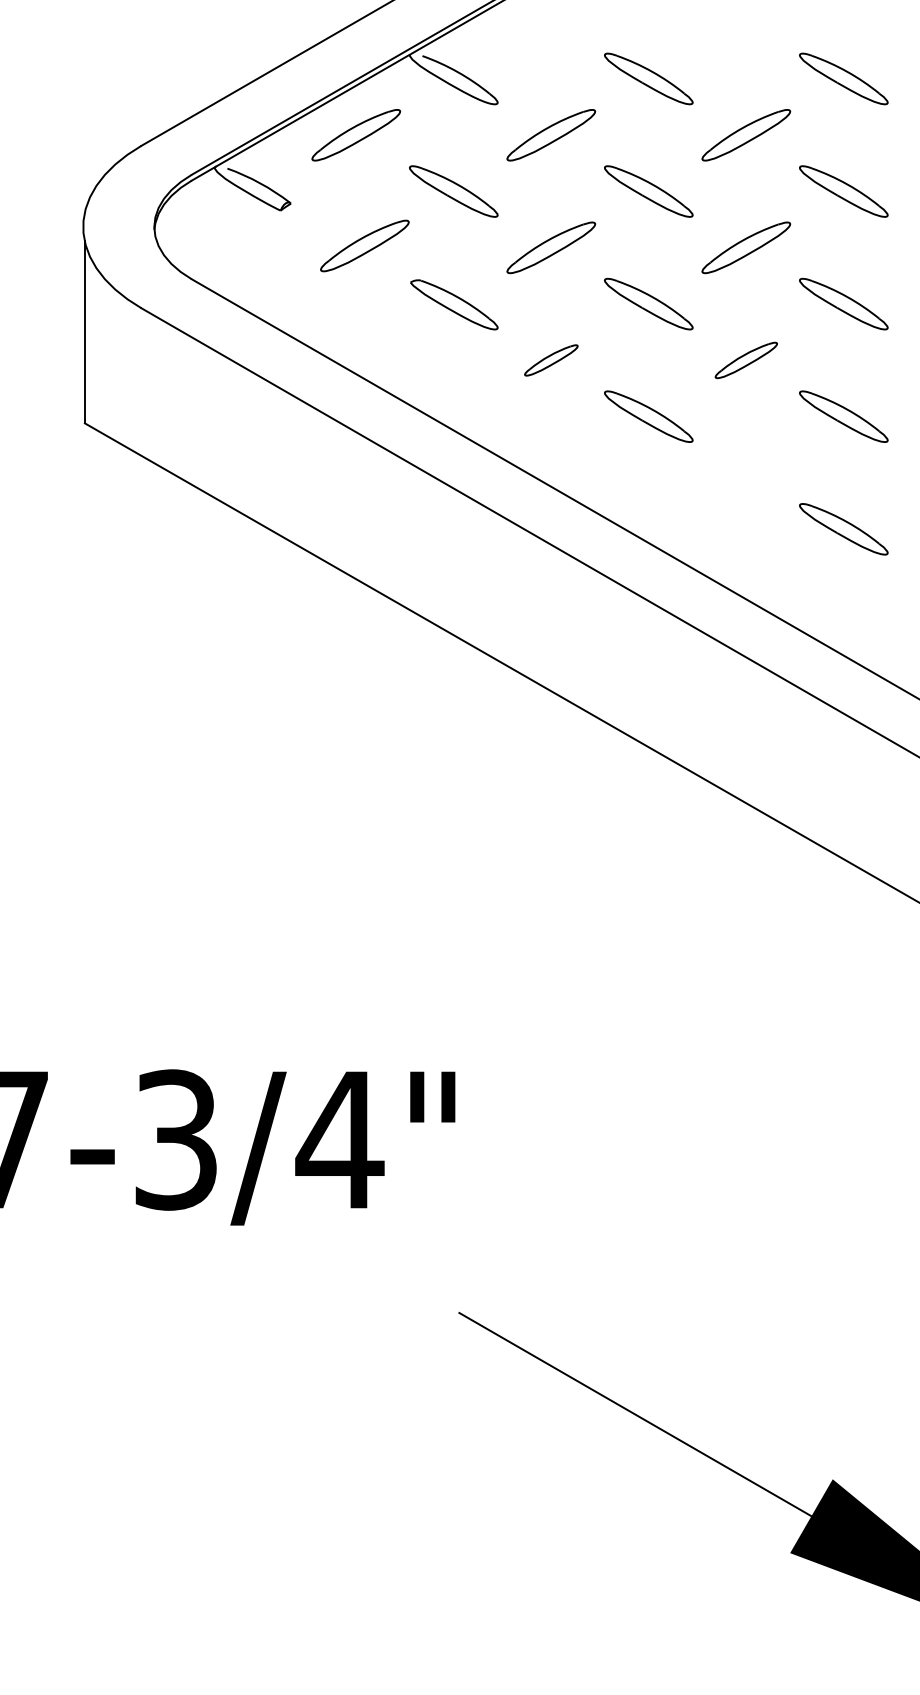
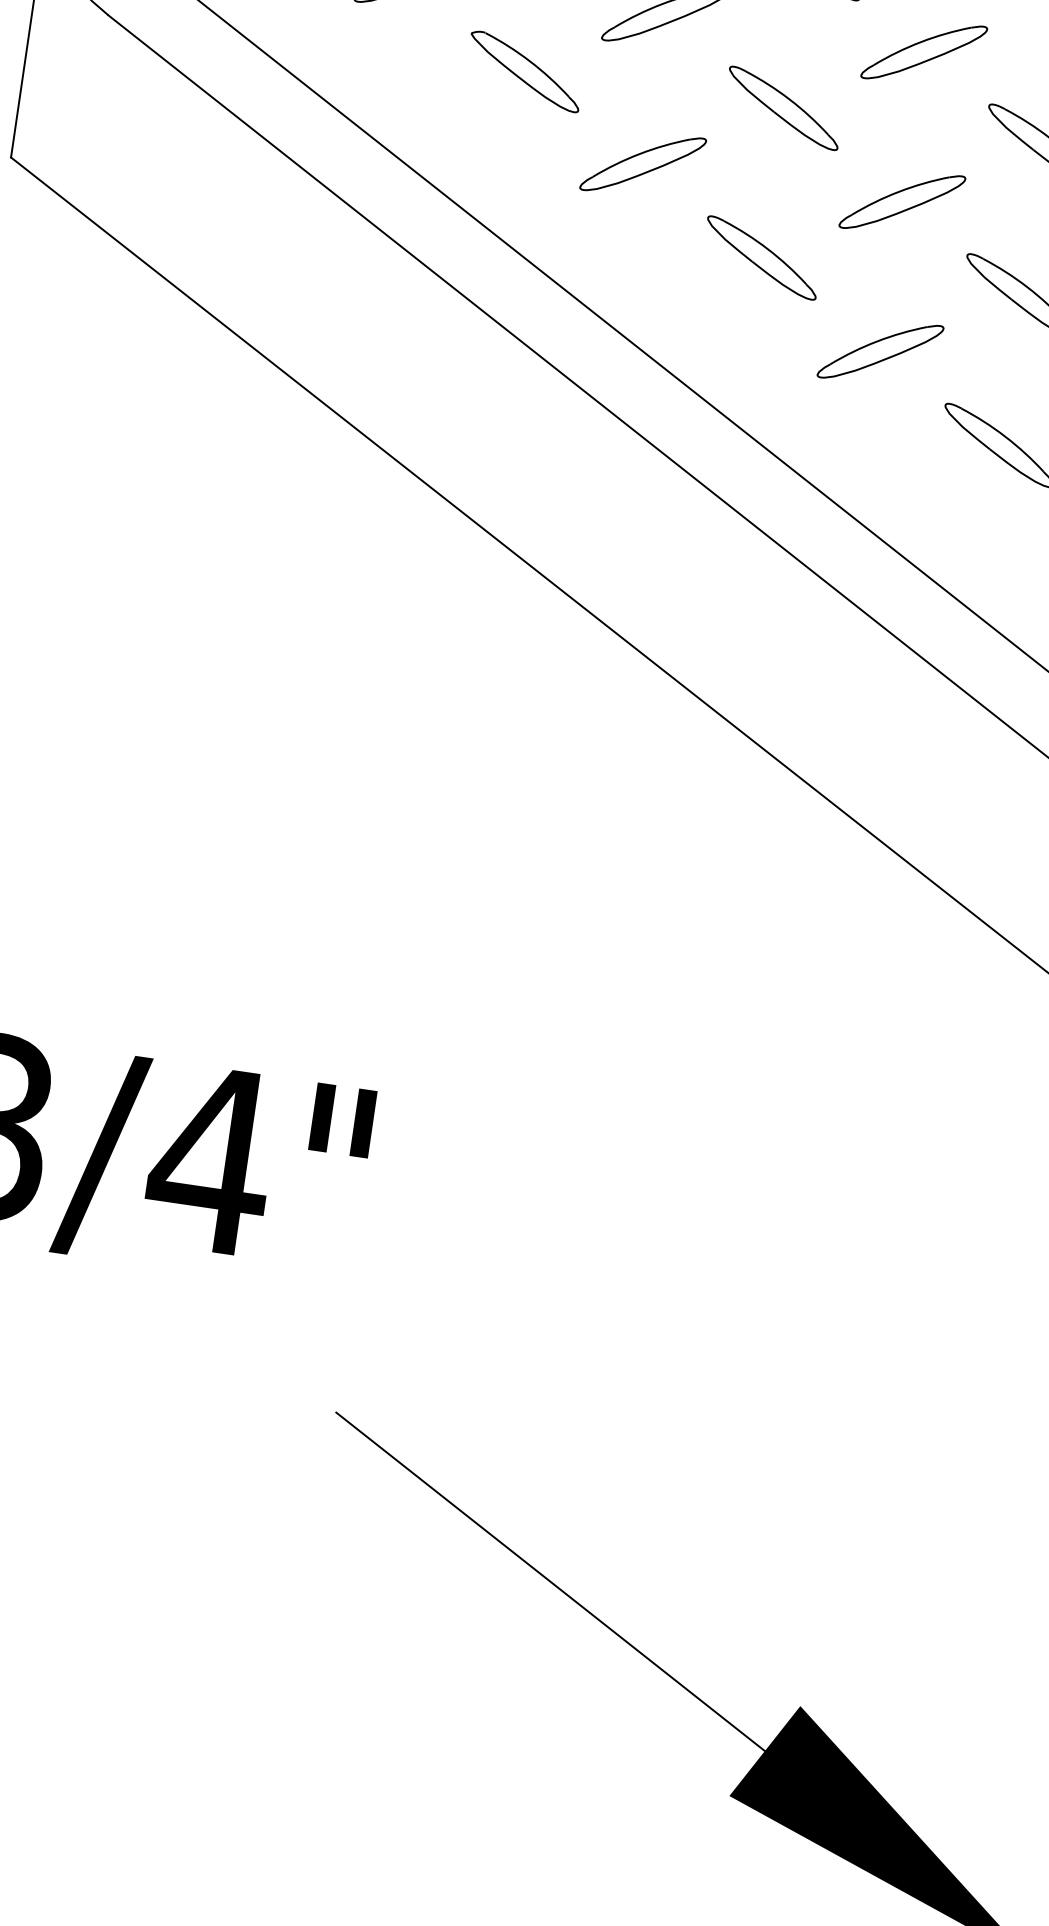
part: (551, 360) -> (643, 164), size x1.67
part: (746, 360) -> (902, 202), size x1.43
part: (746, 472) -> (880, 351), added

